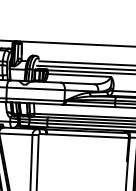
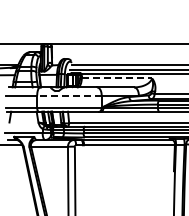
line: (79, 75) -> (117, 78), solid -> dashed
line: (35, 88) -> (68, 95), solid -> dashed

